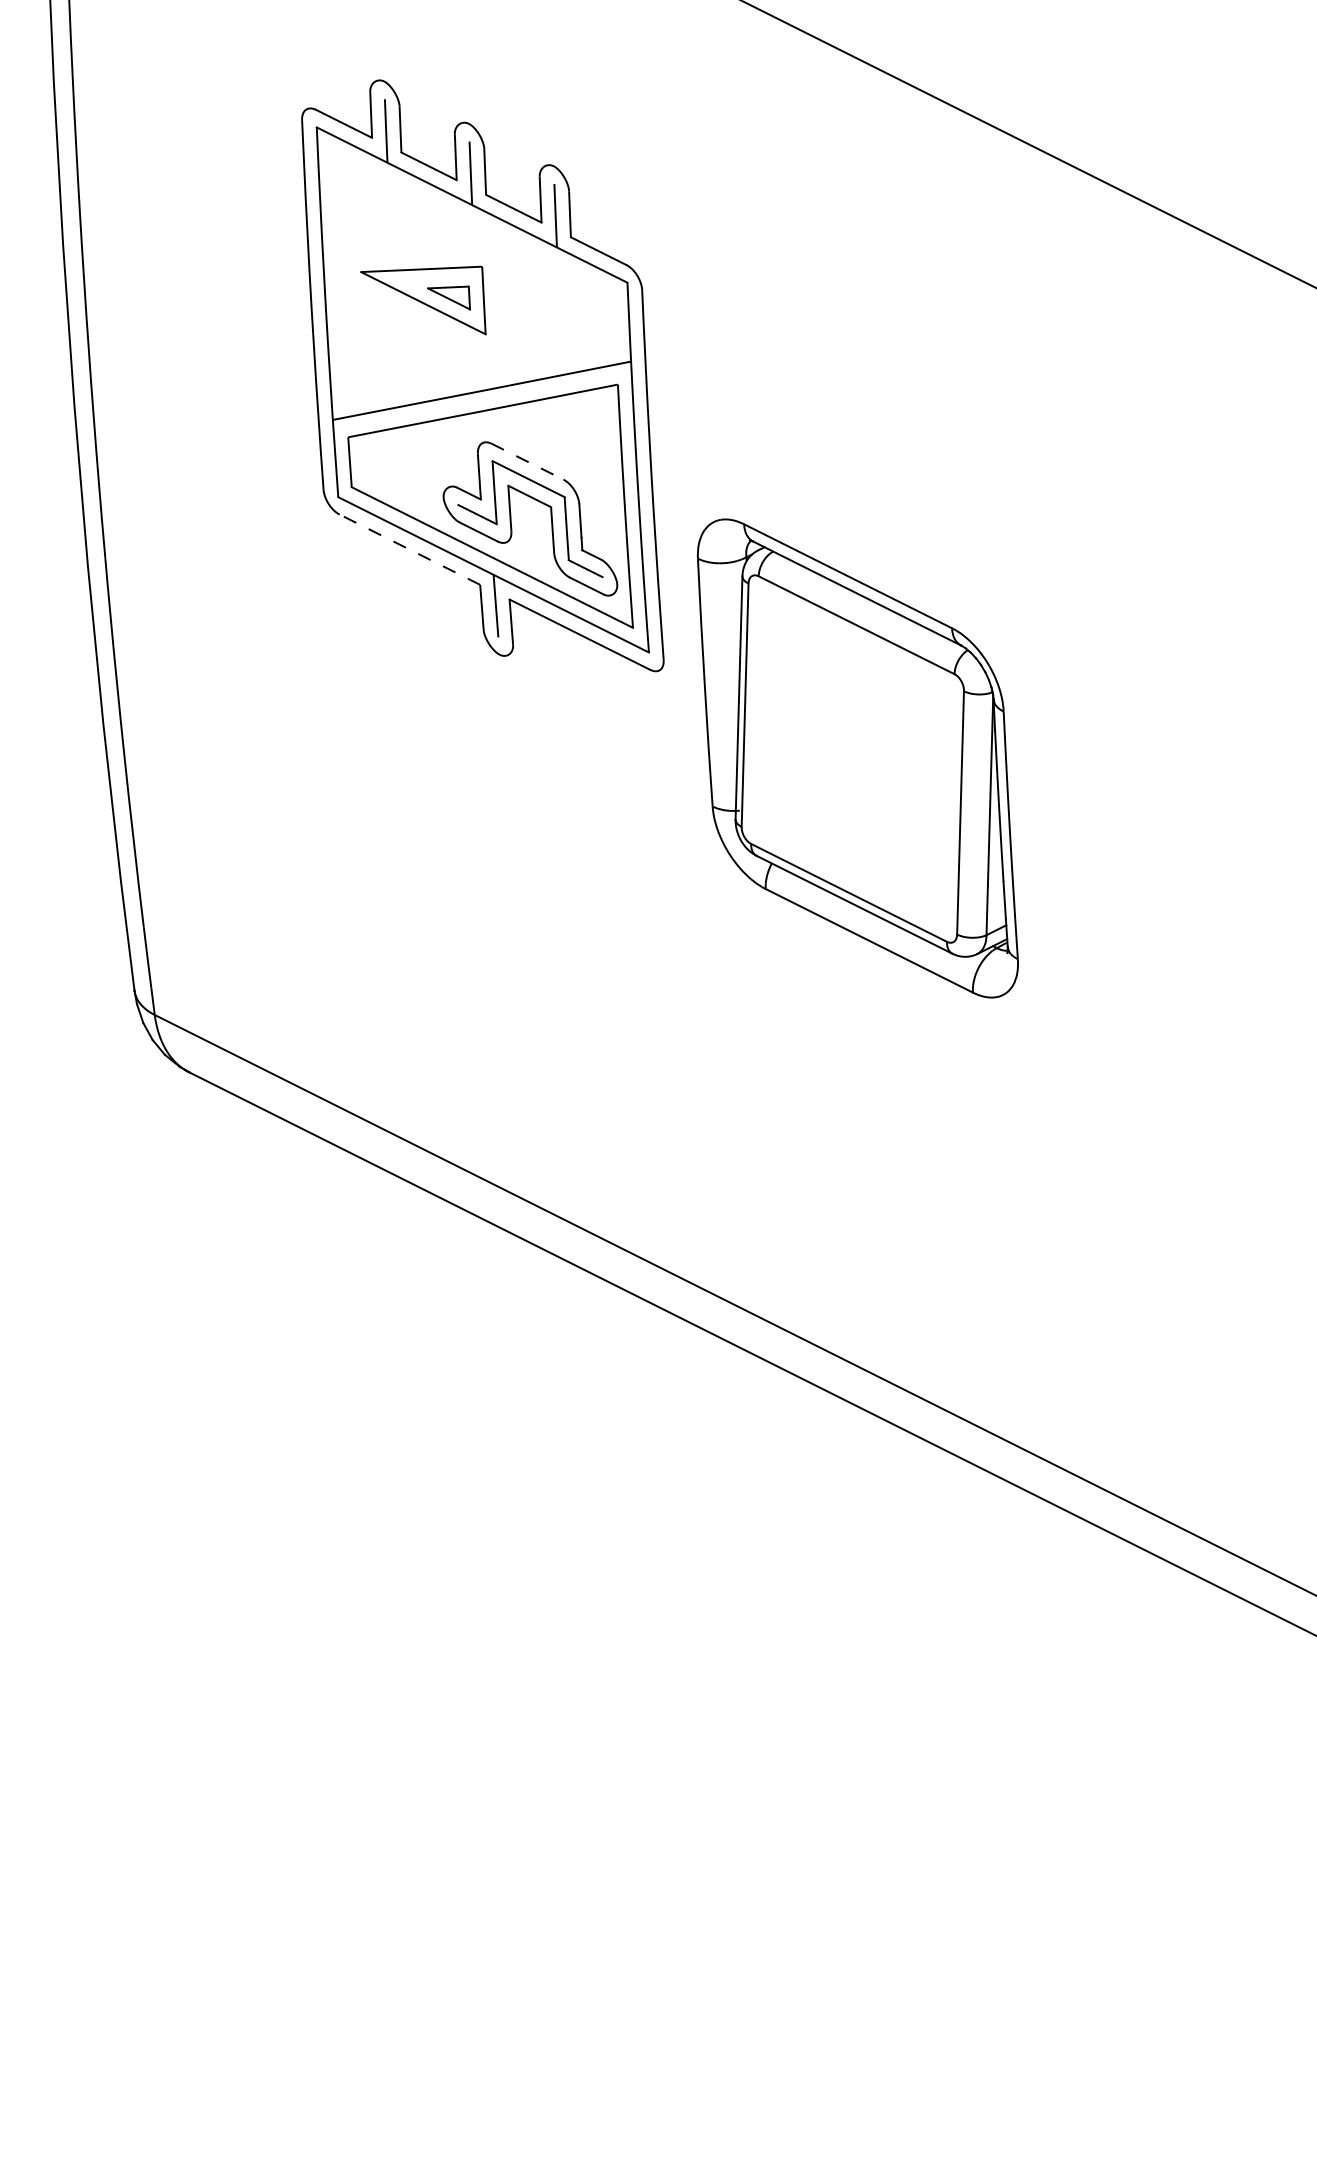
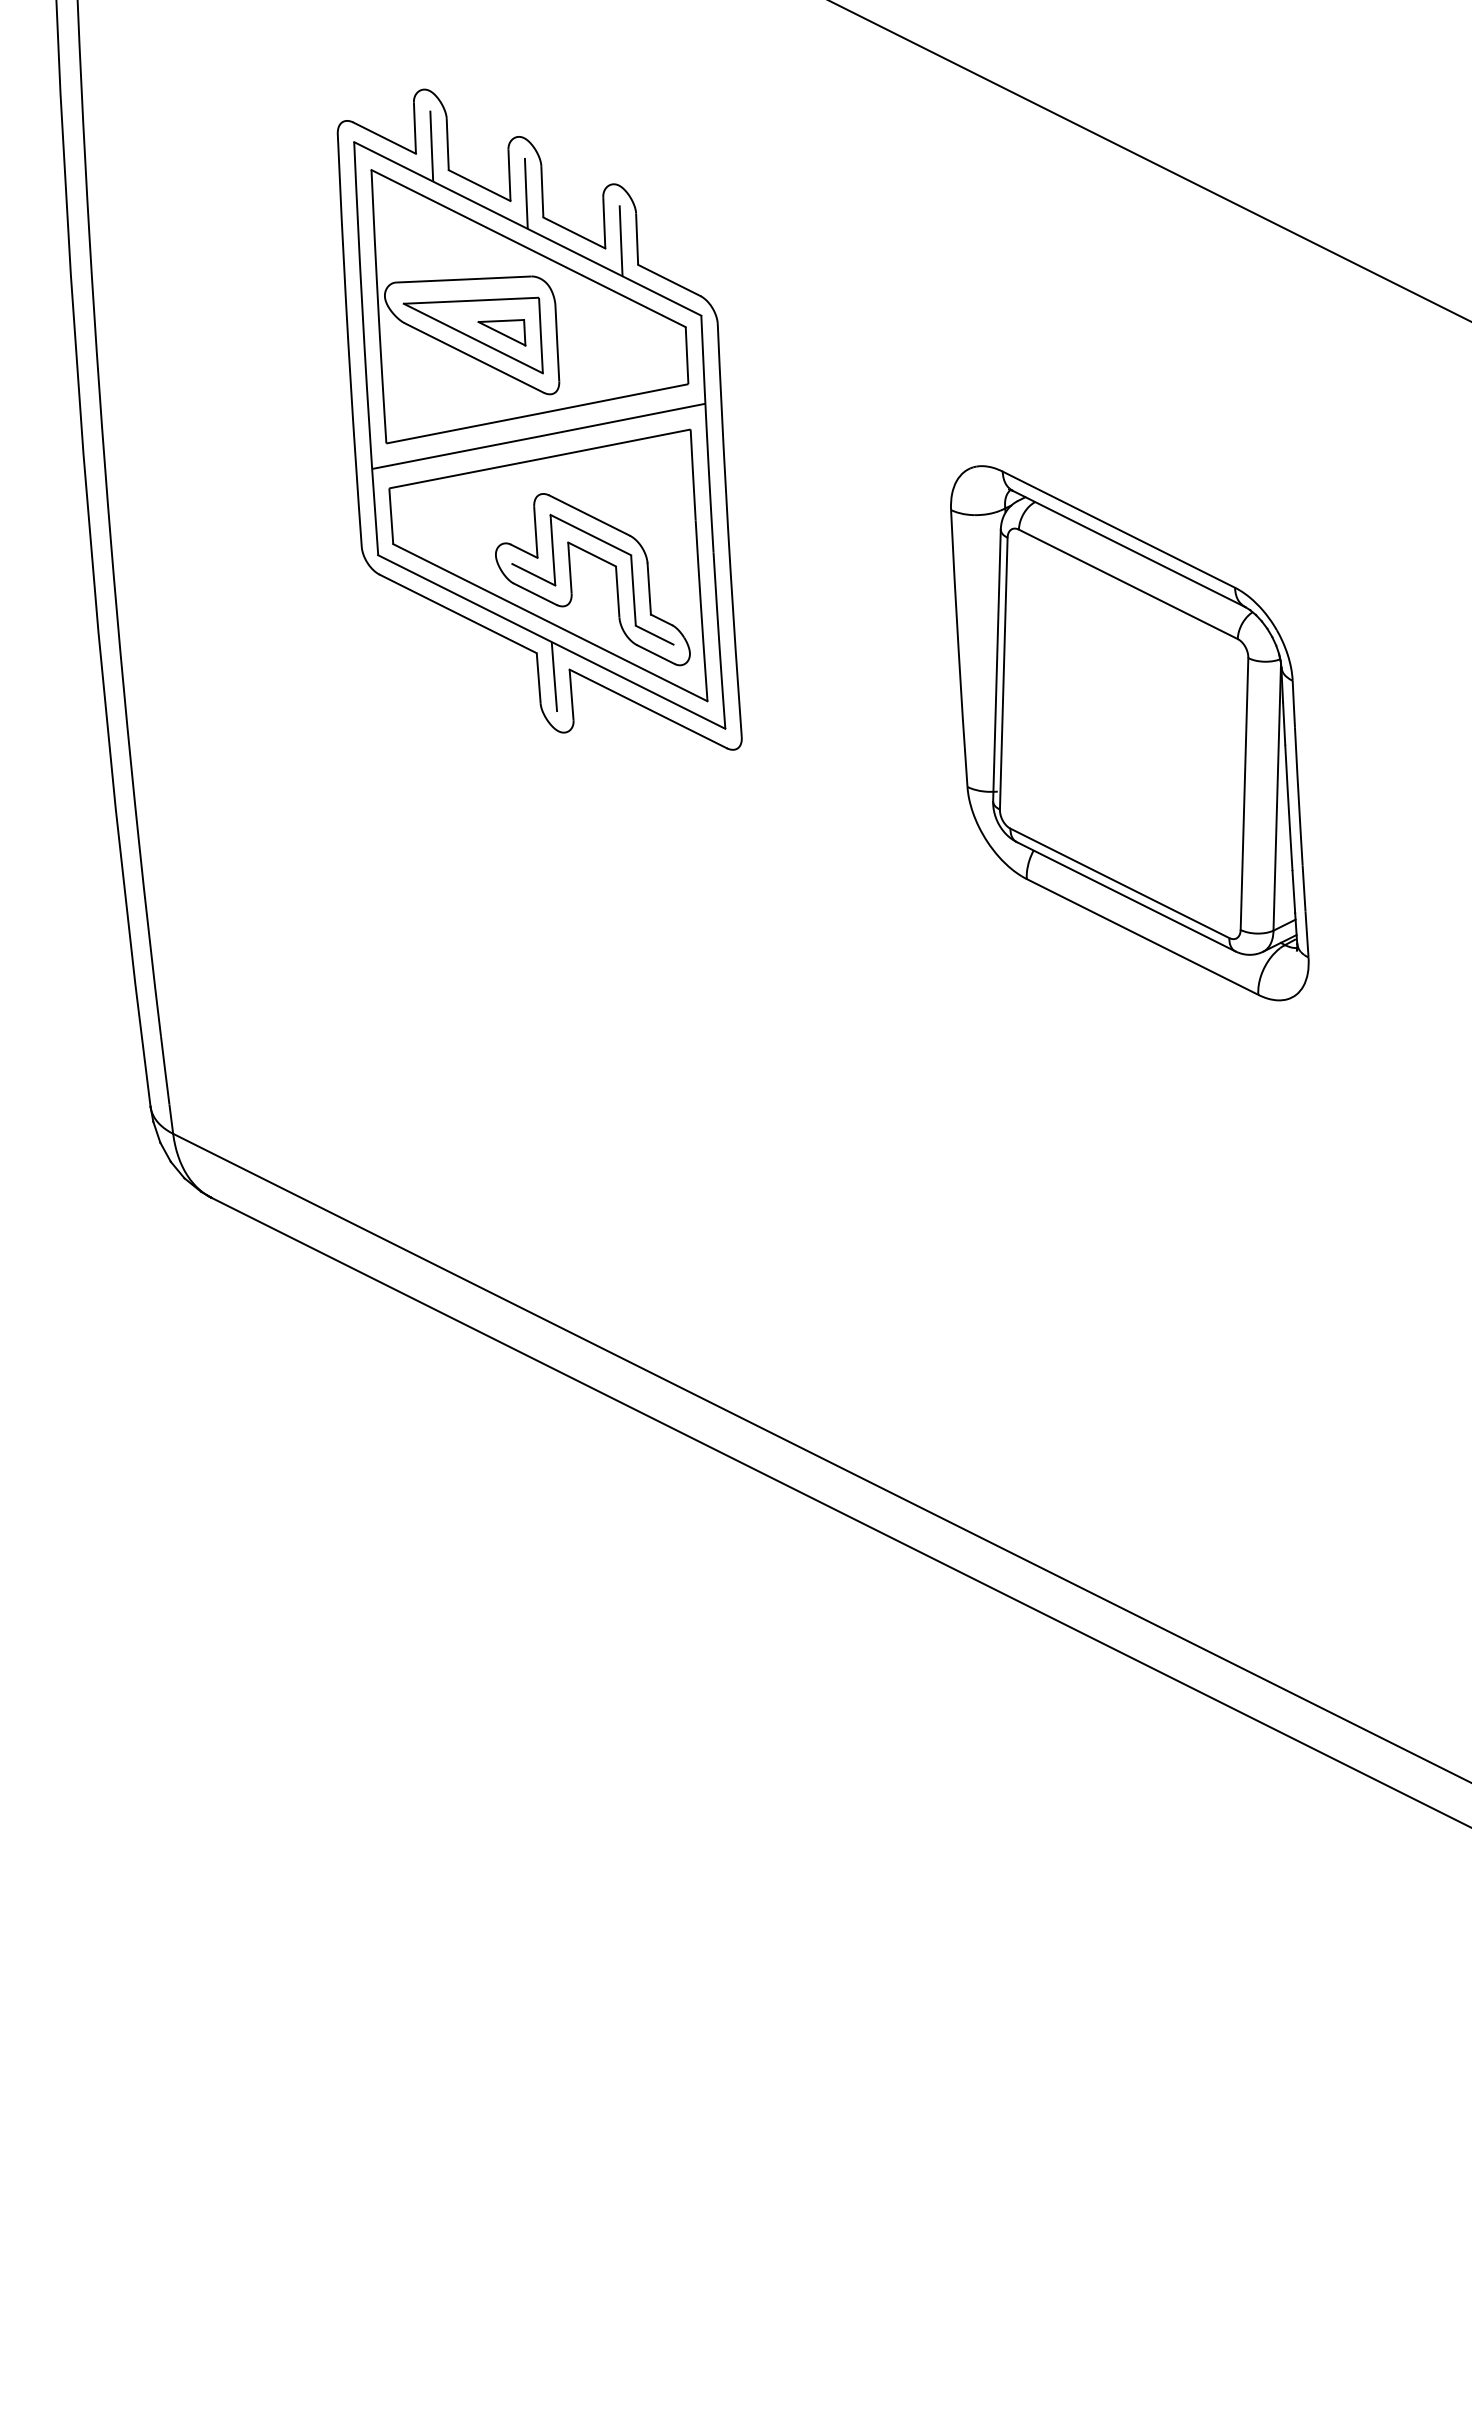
part: (473, 274) -> (529, 306), added
line: (527, 461) -> (589, 515), dashed -> solid
line: (410, 549) -> (458, 613), dashed -> solid
part: (857, 758) -> (1129, 733), moved

